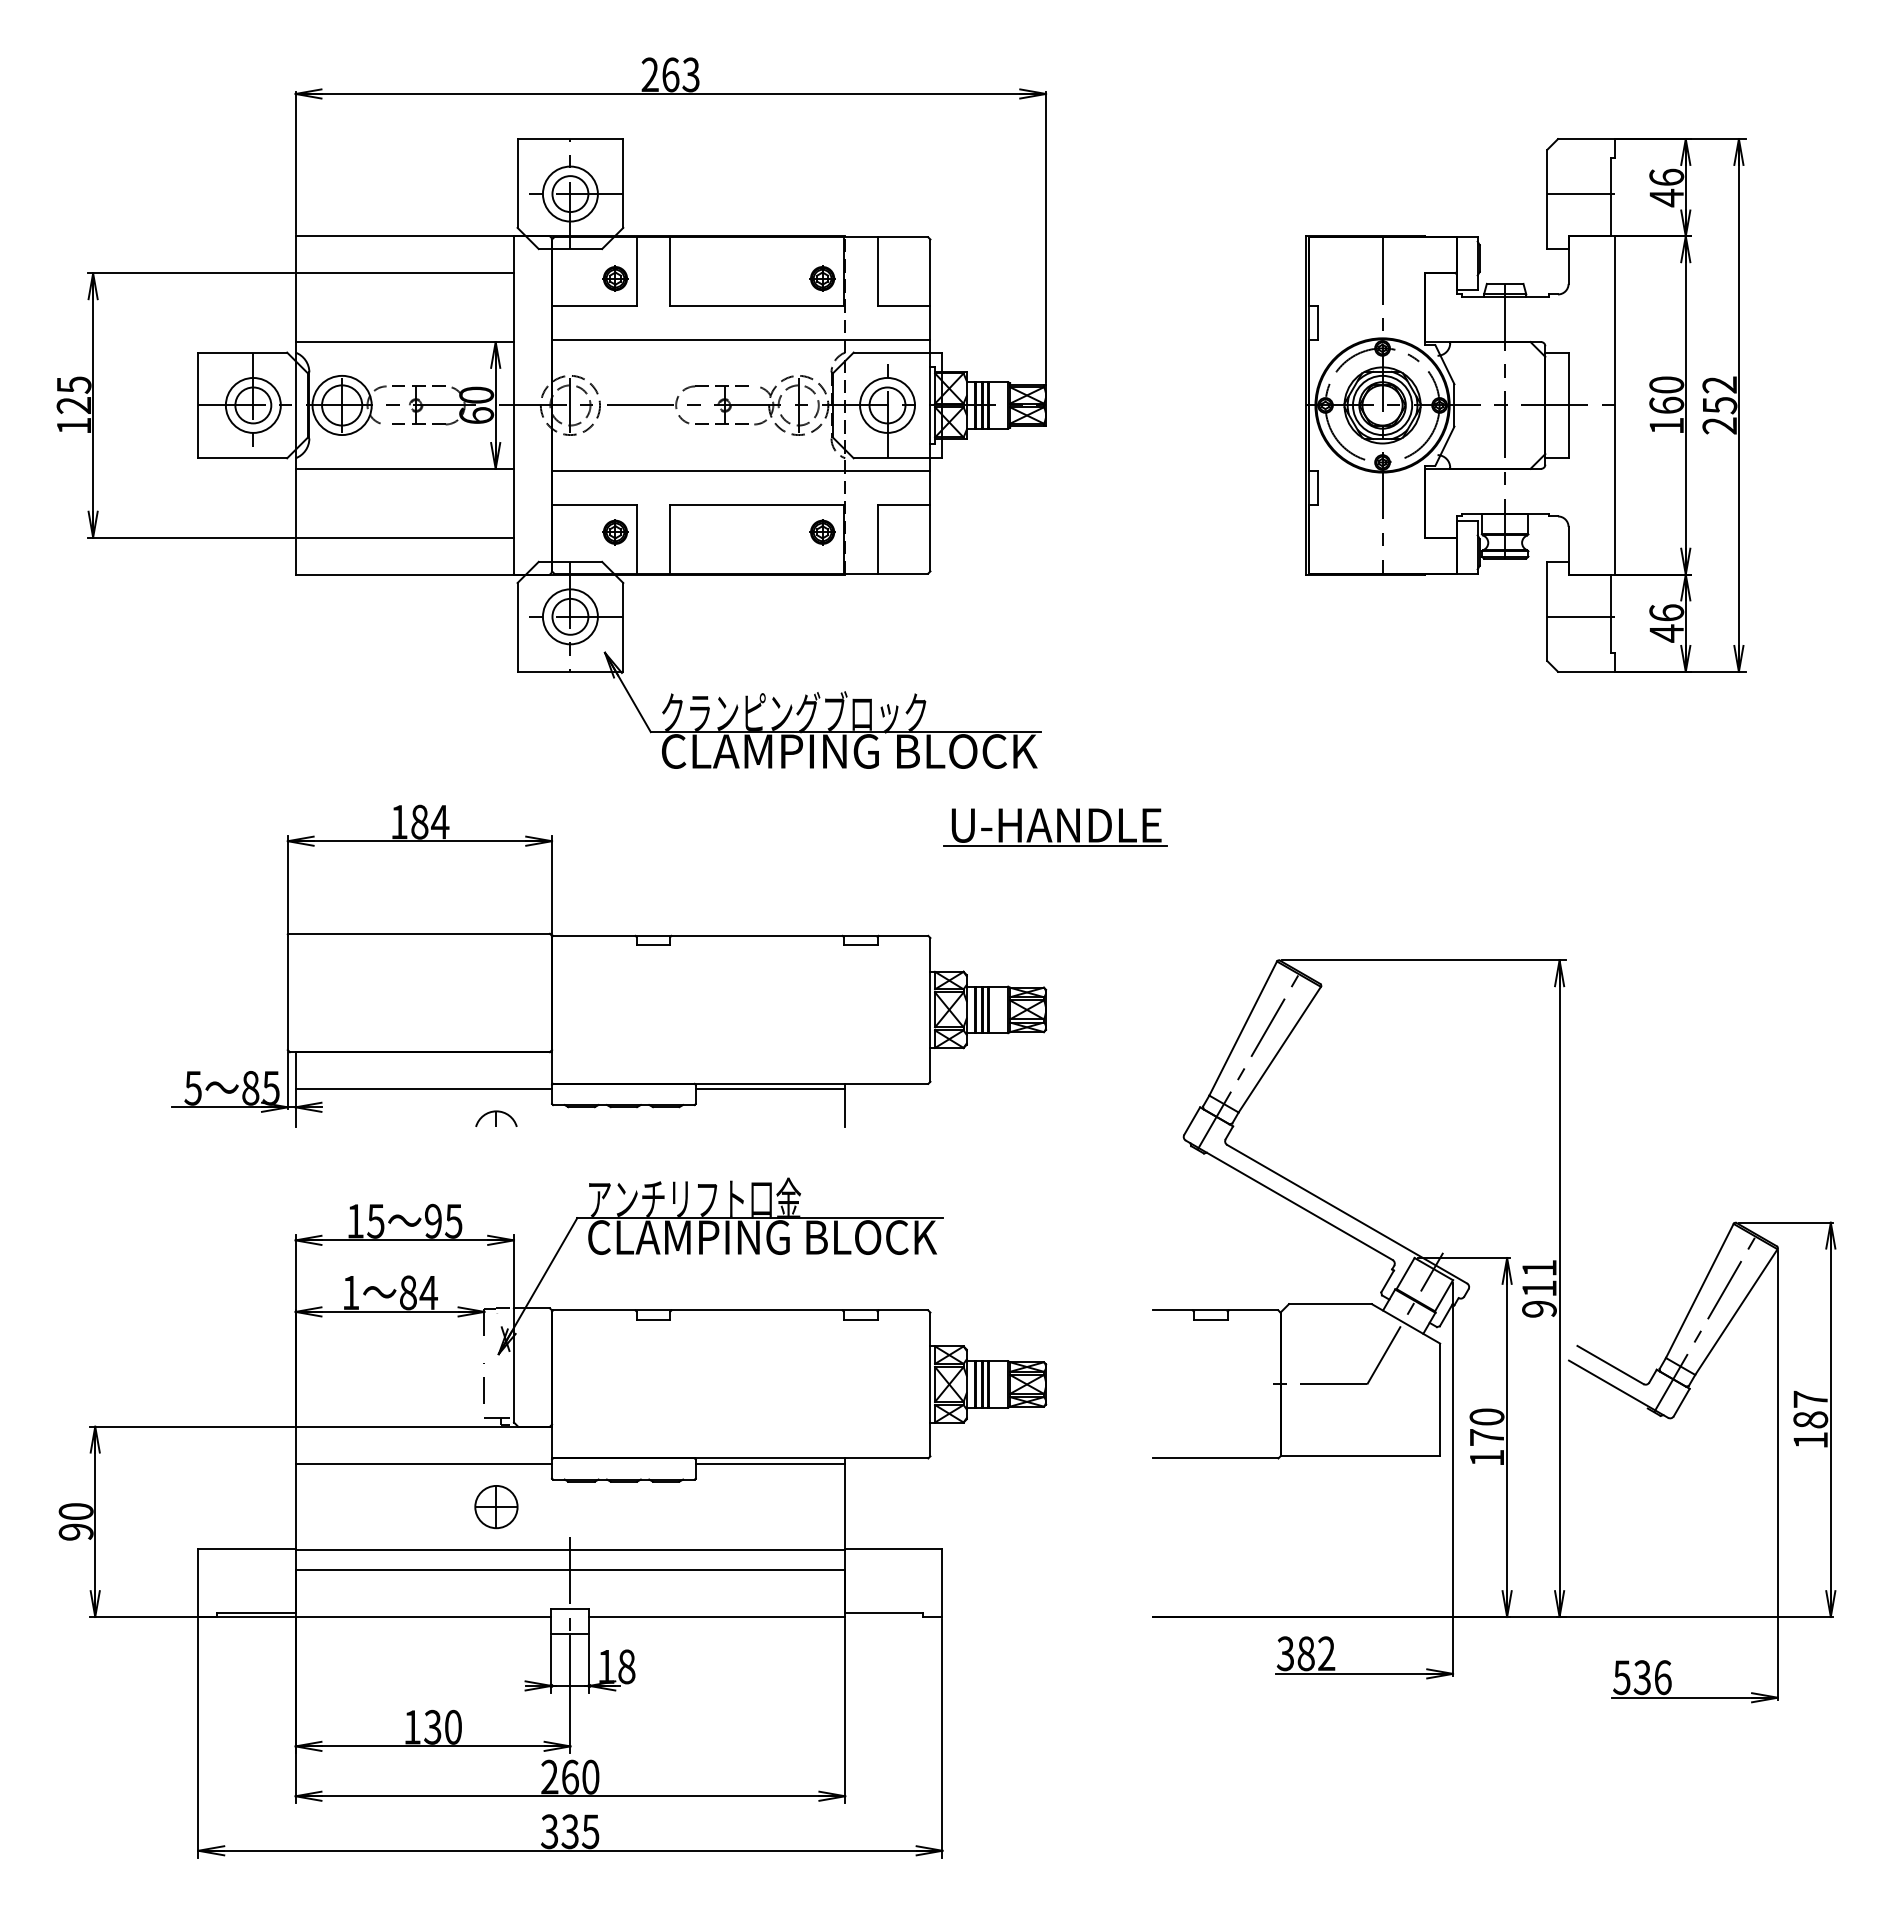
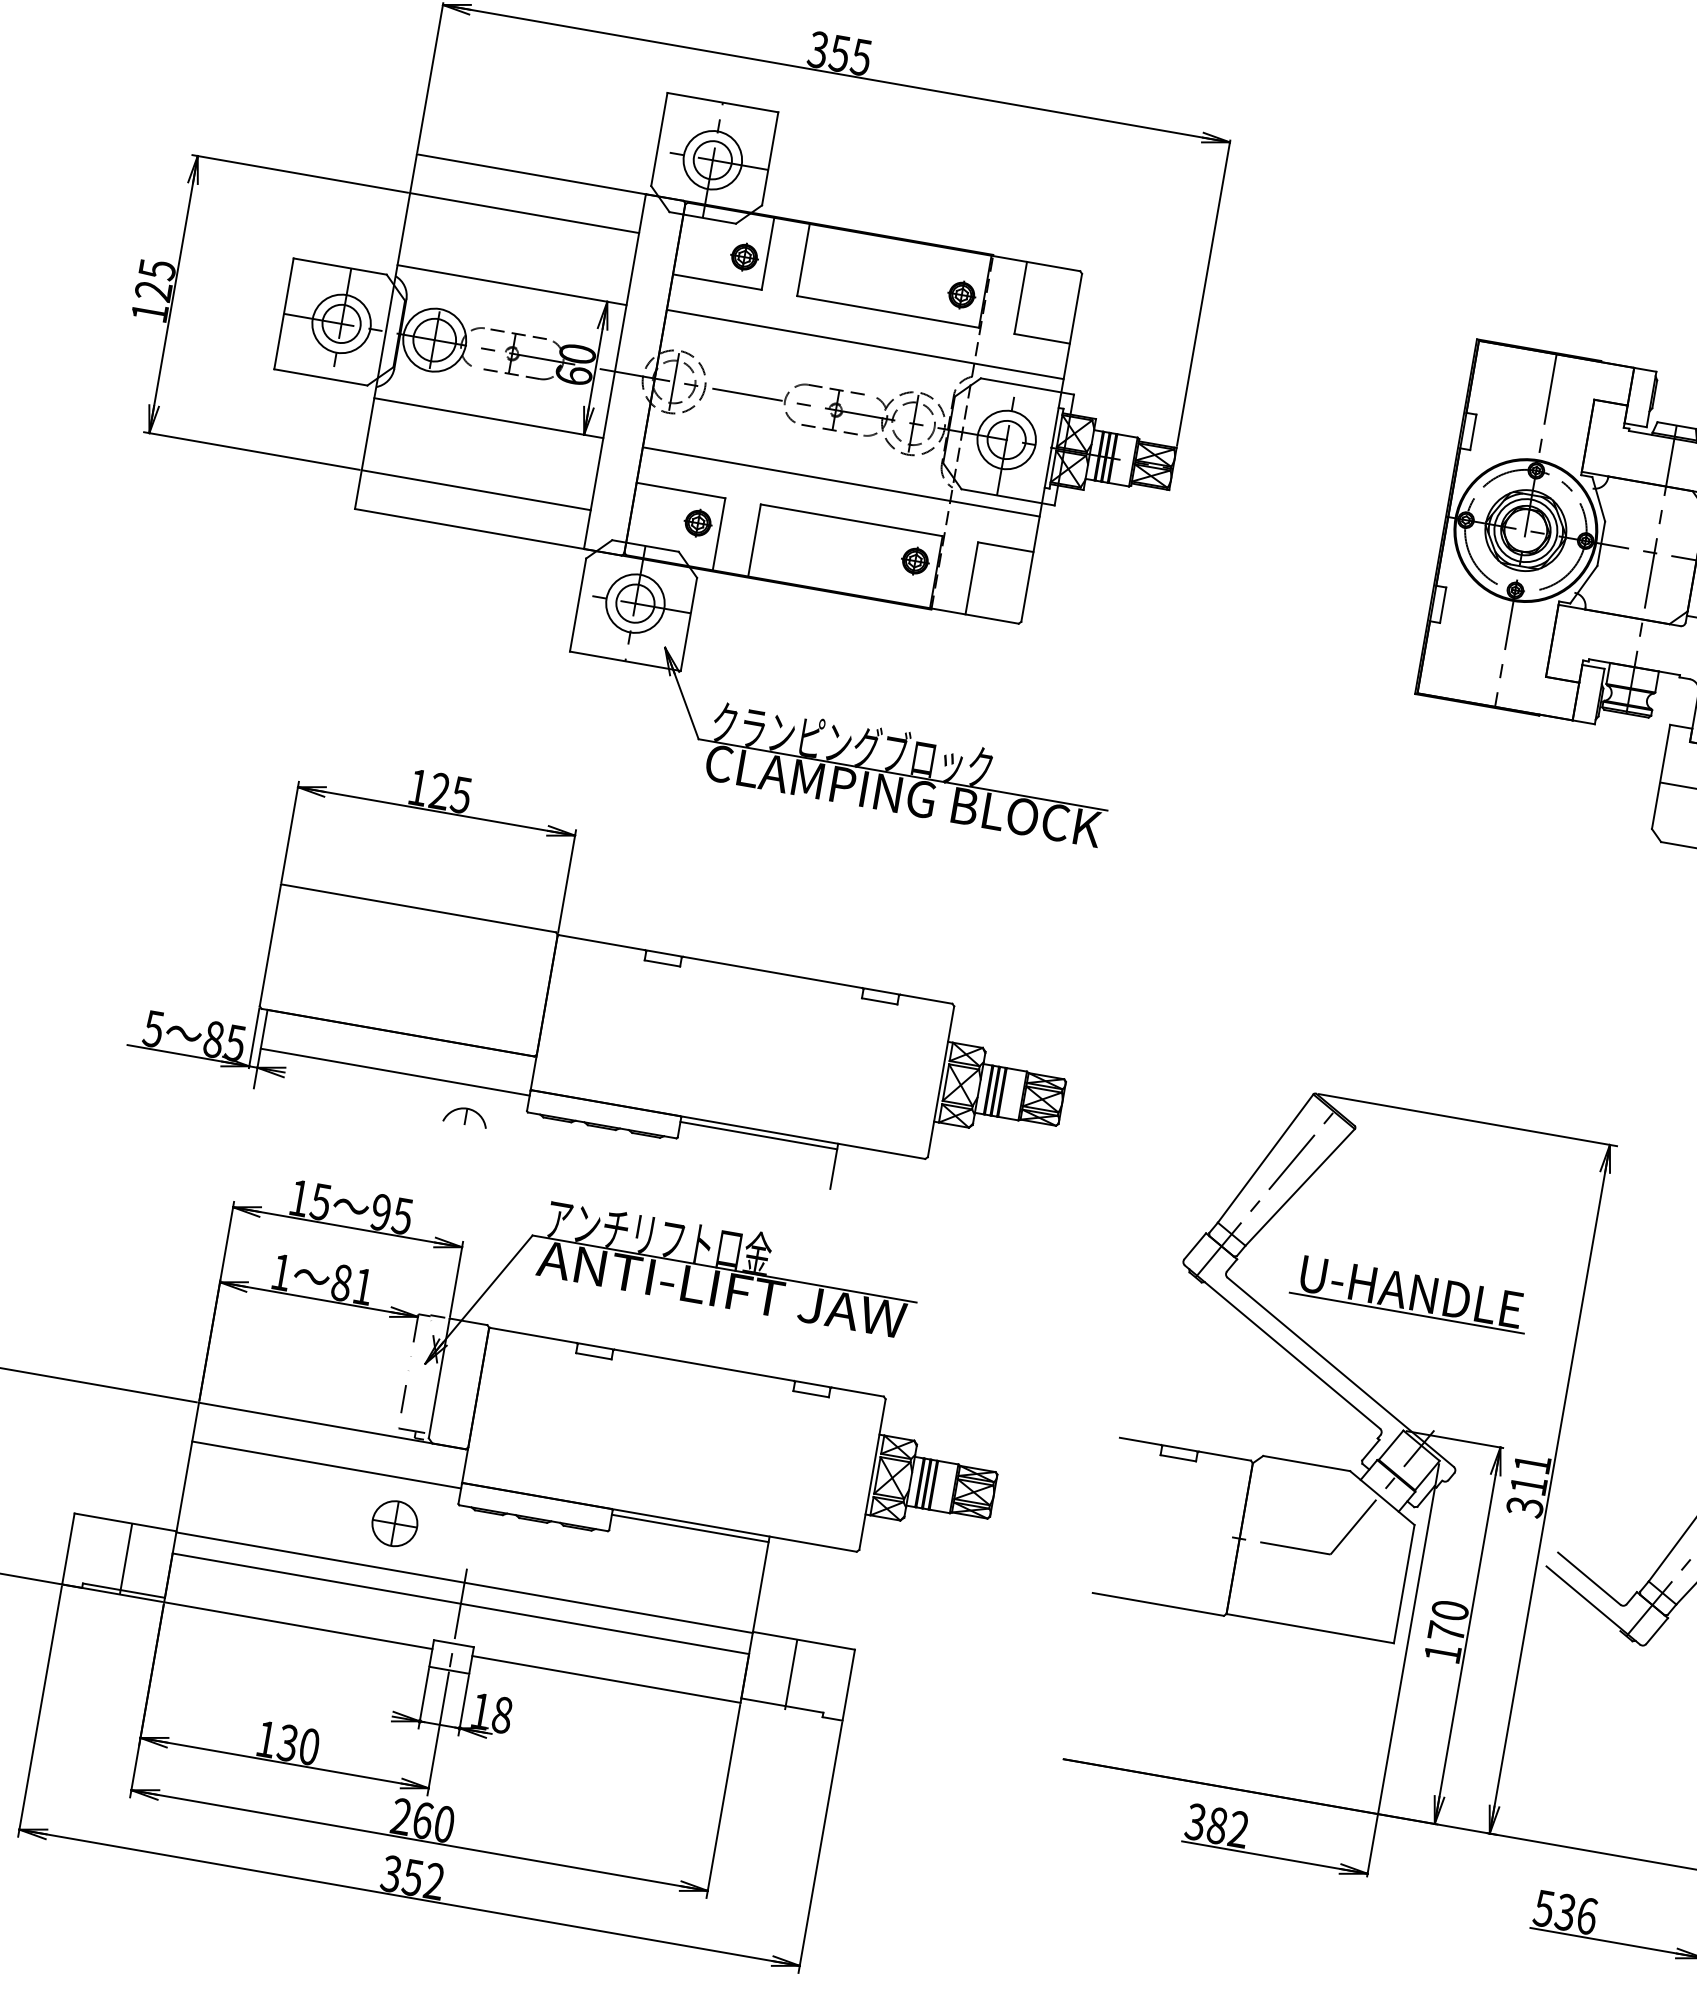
text: (670, 74) -> (839, 53), 263 -> 355
text: (430, 821) -> (451, 792), 184 -> 125
part: (1055, 827) -> (1409, 1293), moved
text: (761, 1237) -> (722, 1289), CLAMPING BLOCK -> ANTI-LIFT JAW
text: (428, 1292) -> (362, 1286), 84 -> 81
text: (1539, 1309) -> (1524, 1507), 911 -> 311
line: (253, 1582) -> (126, 1558), added
line: (887, 1582) -> (791, 1674), added
text: (580, 1831) -> (423, 1879), 335 -> 352

